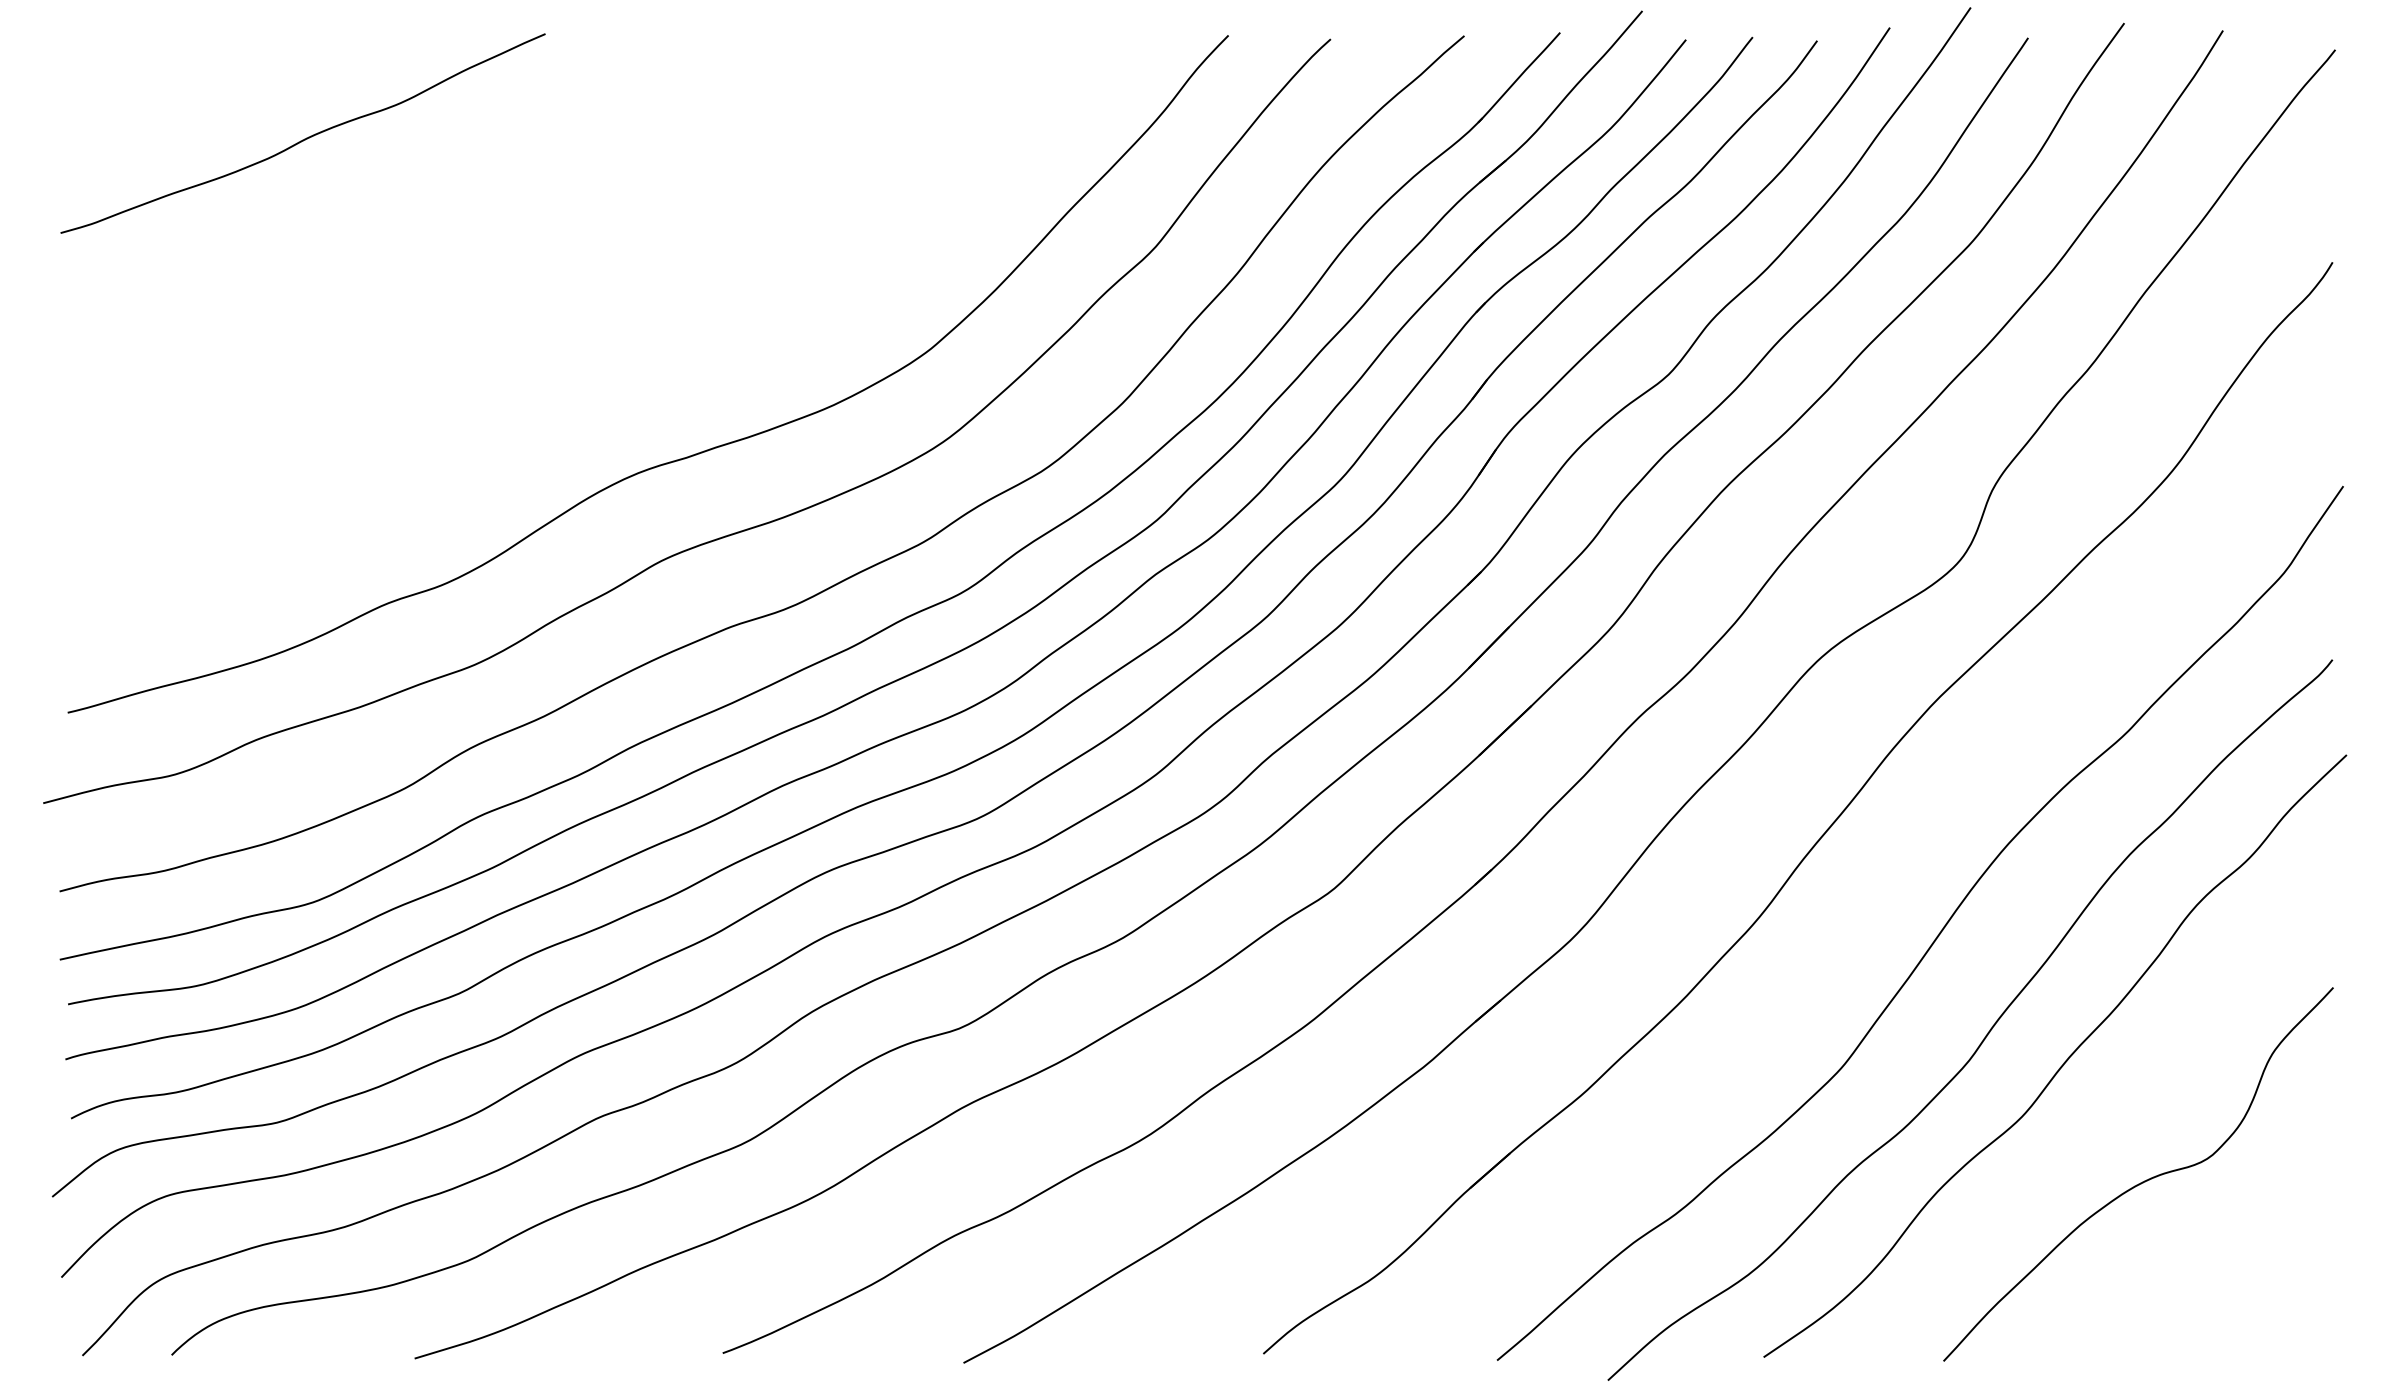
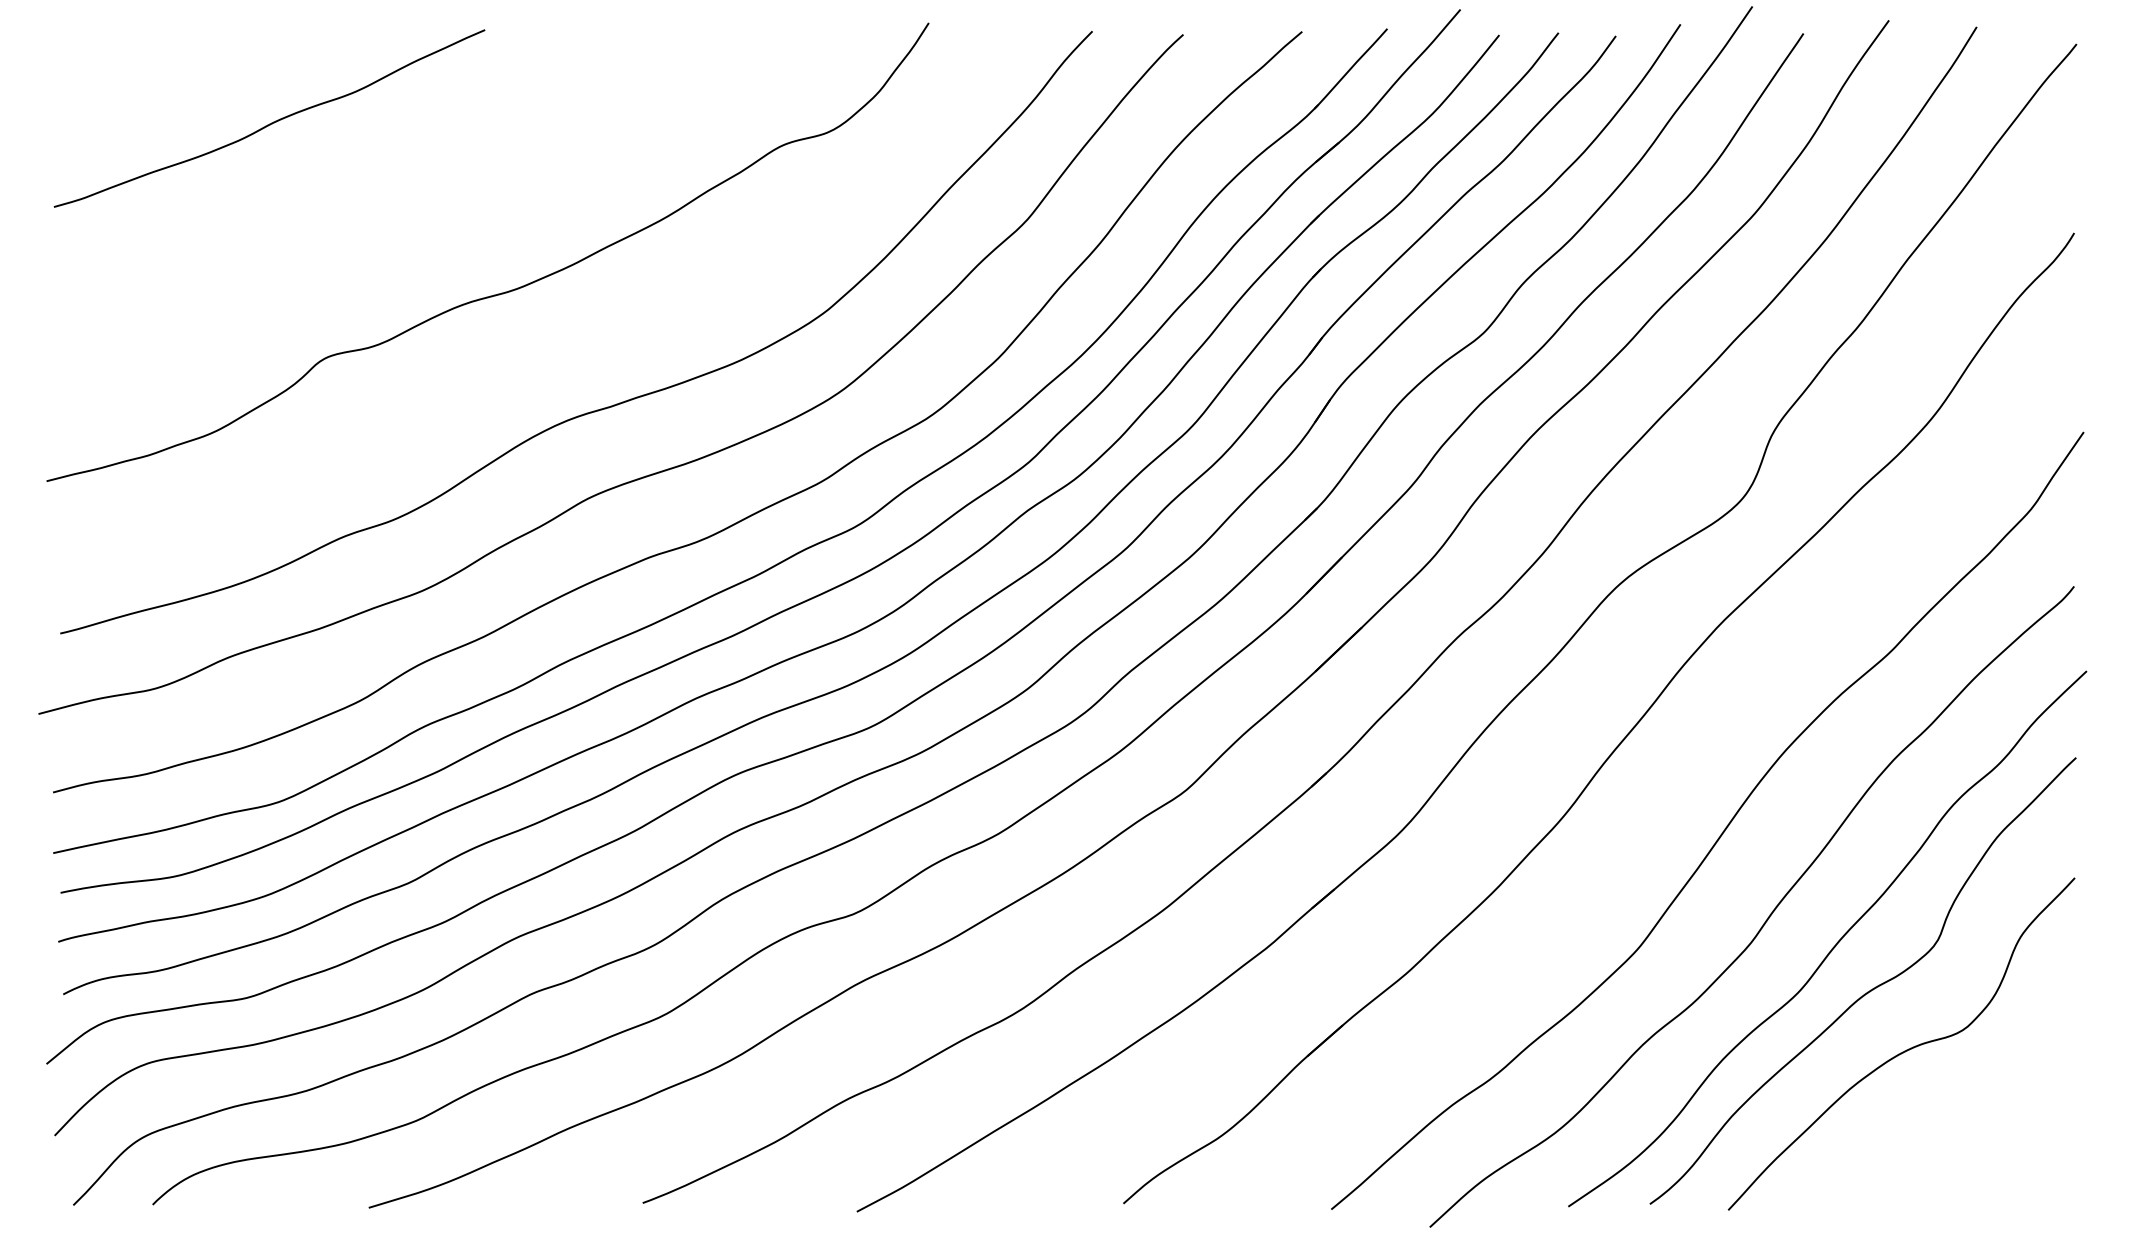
curve: (559, 330) -> (497, 293), added
curve: (2103, 1113) -> (1870, 989), added

